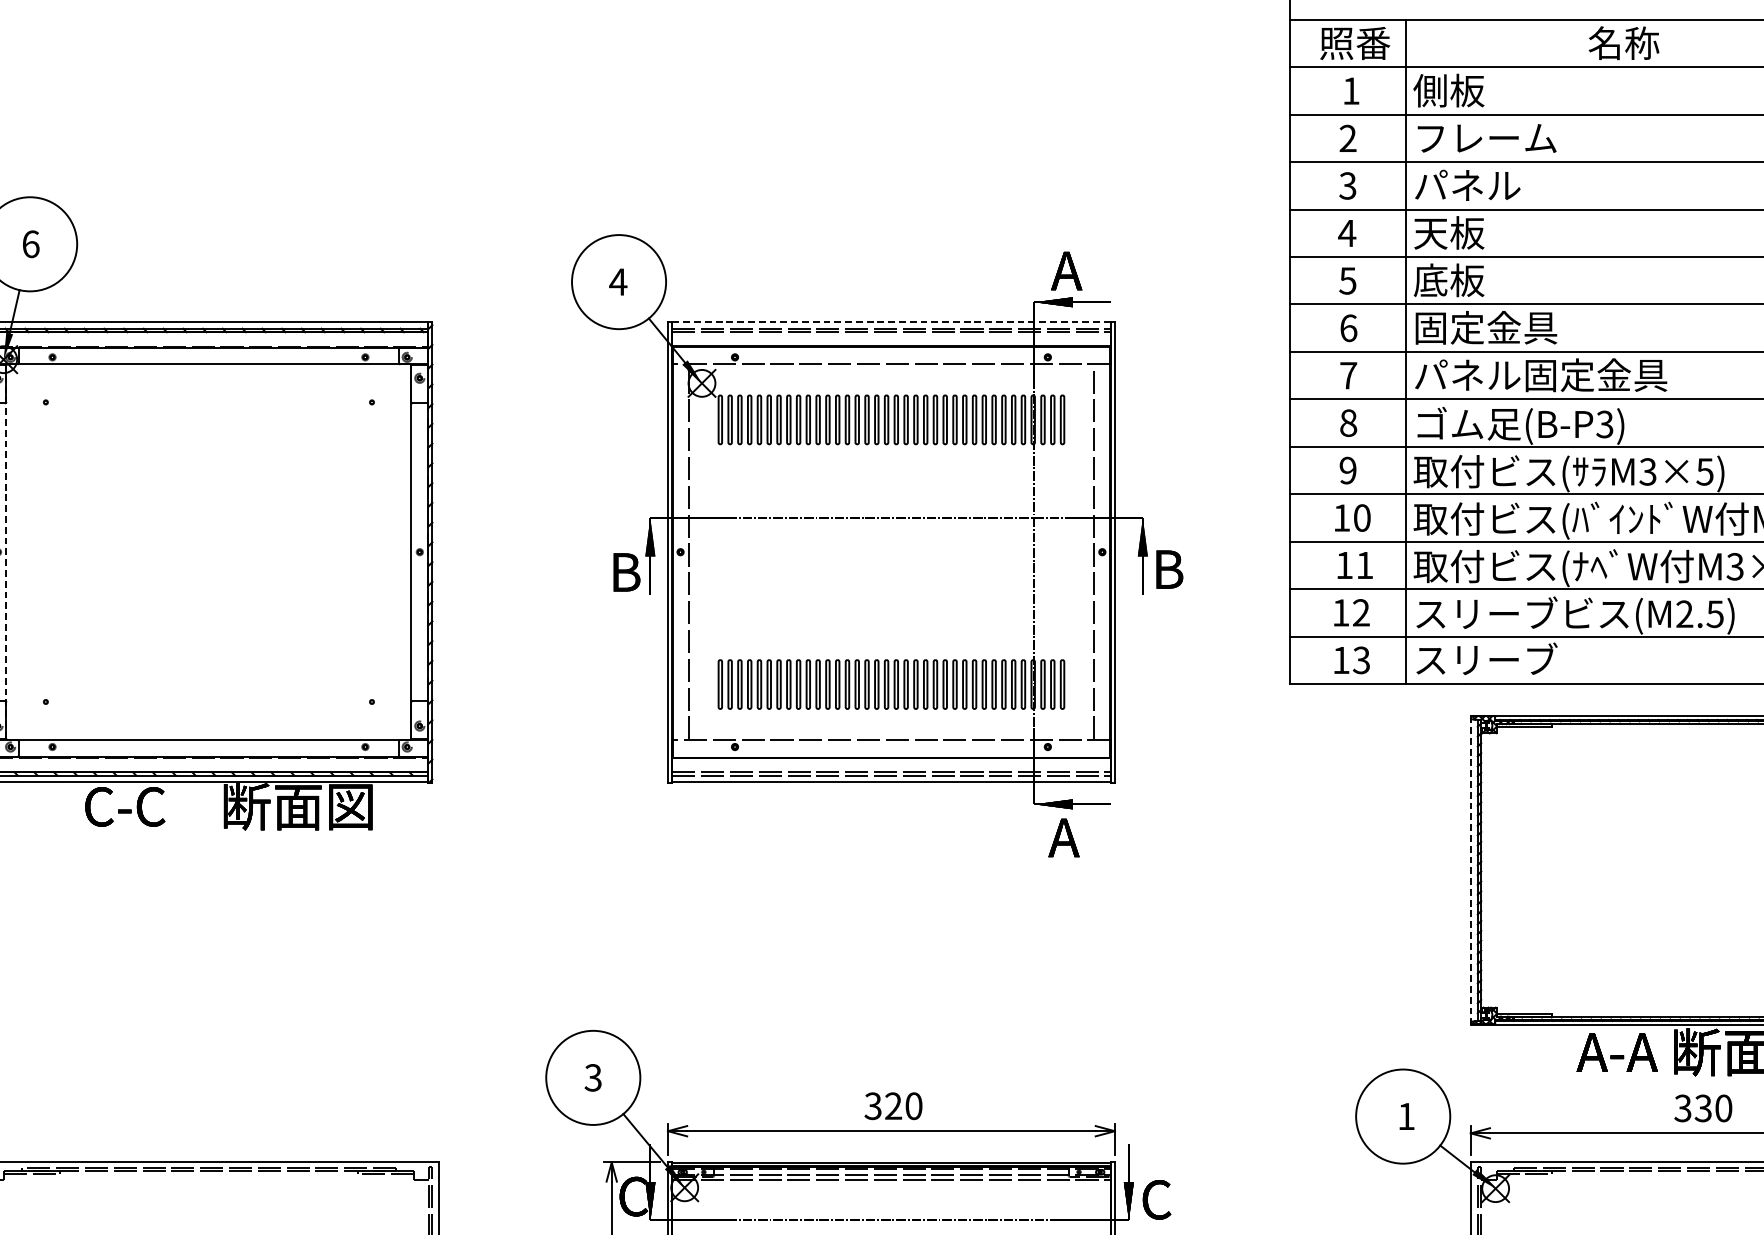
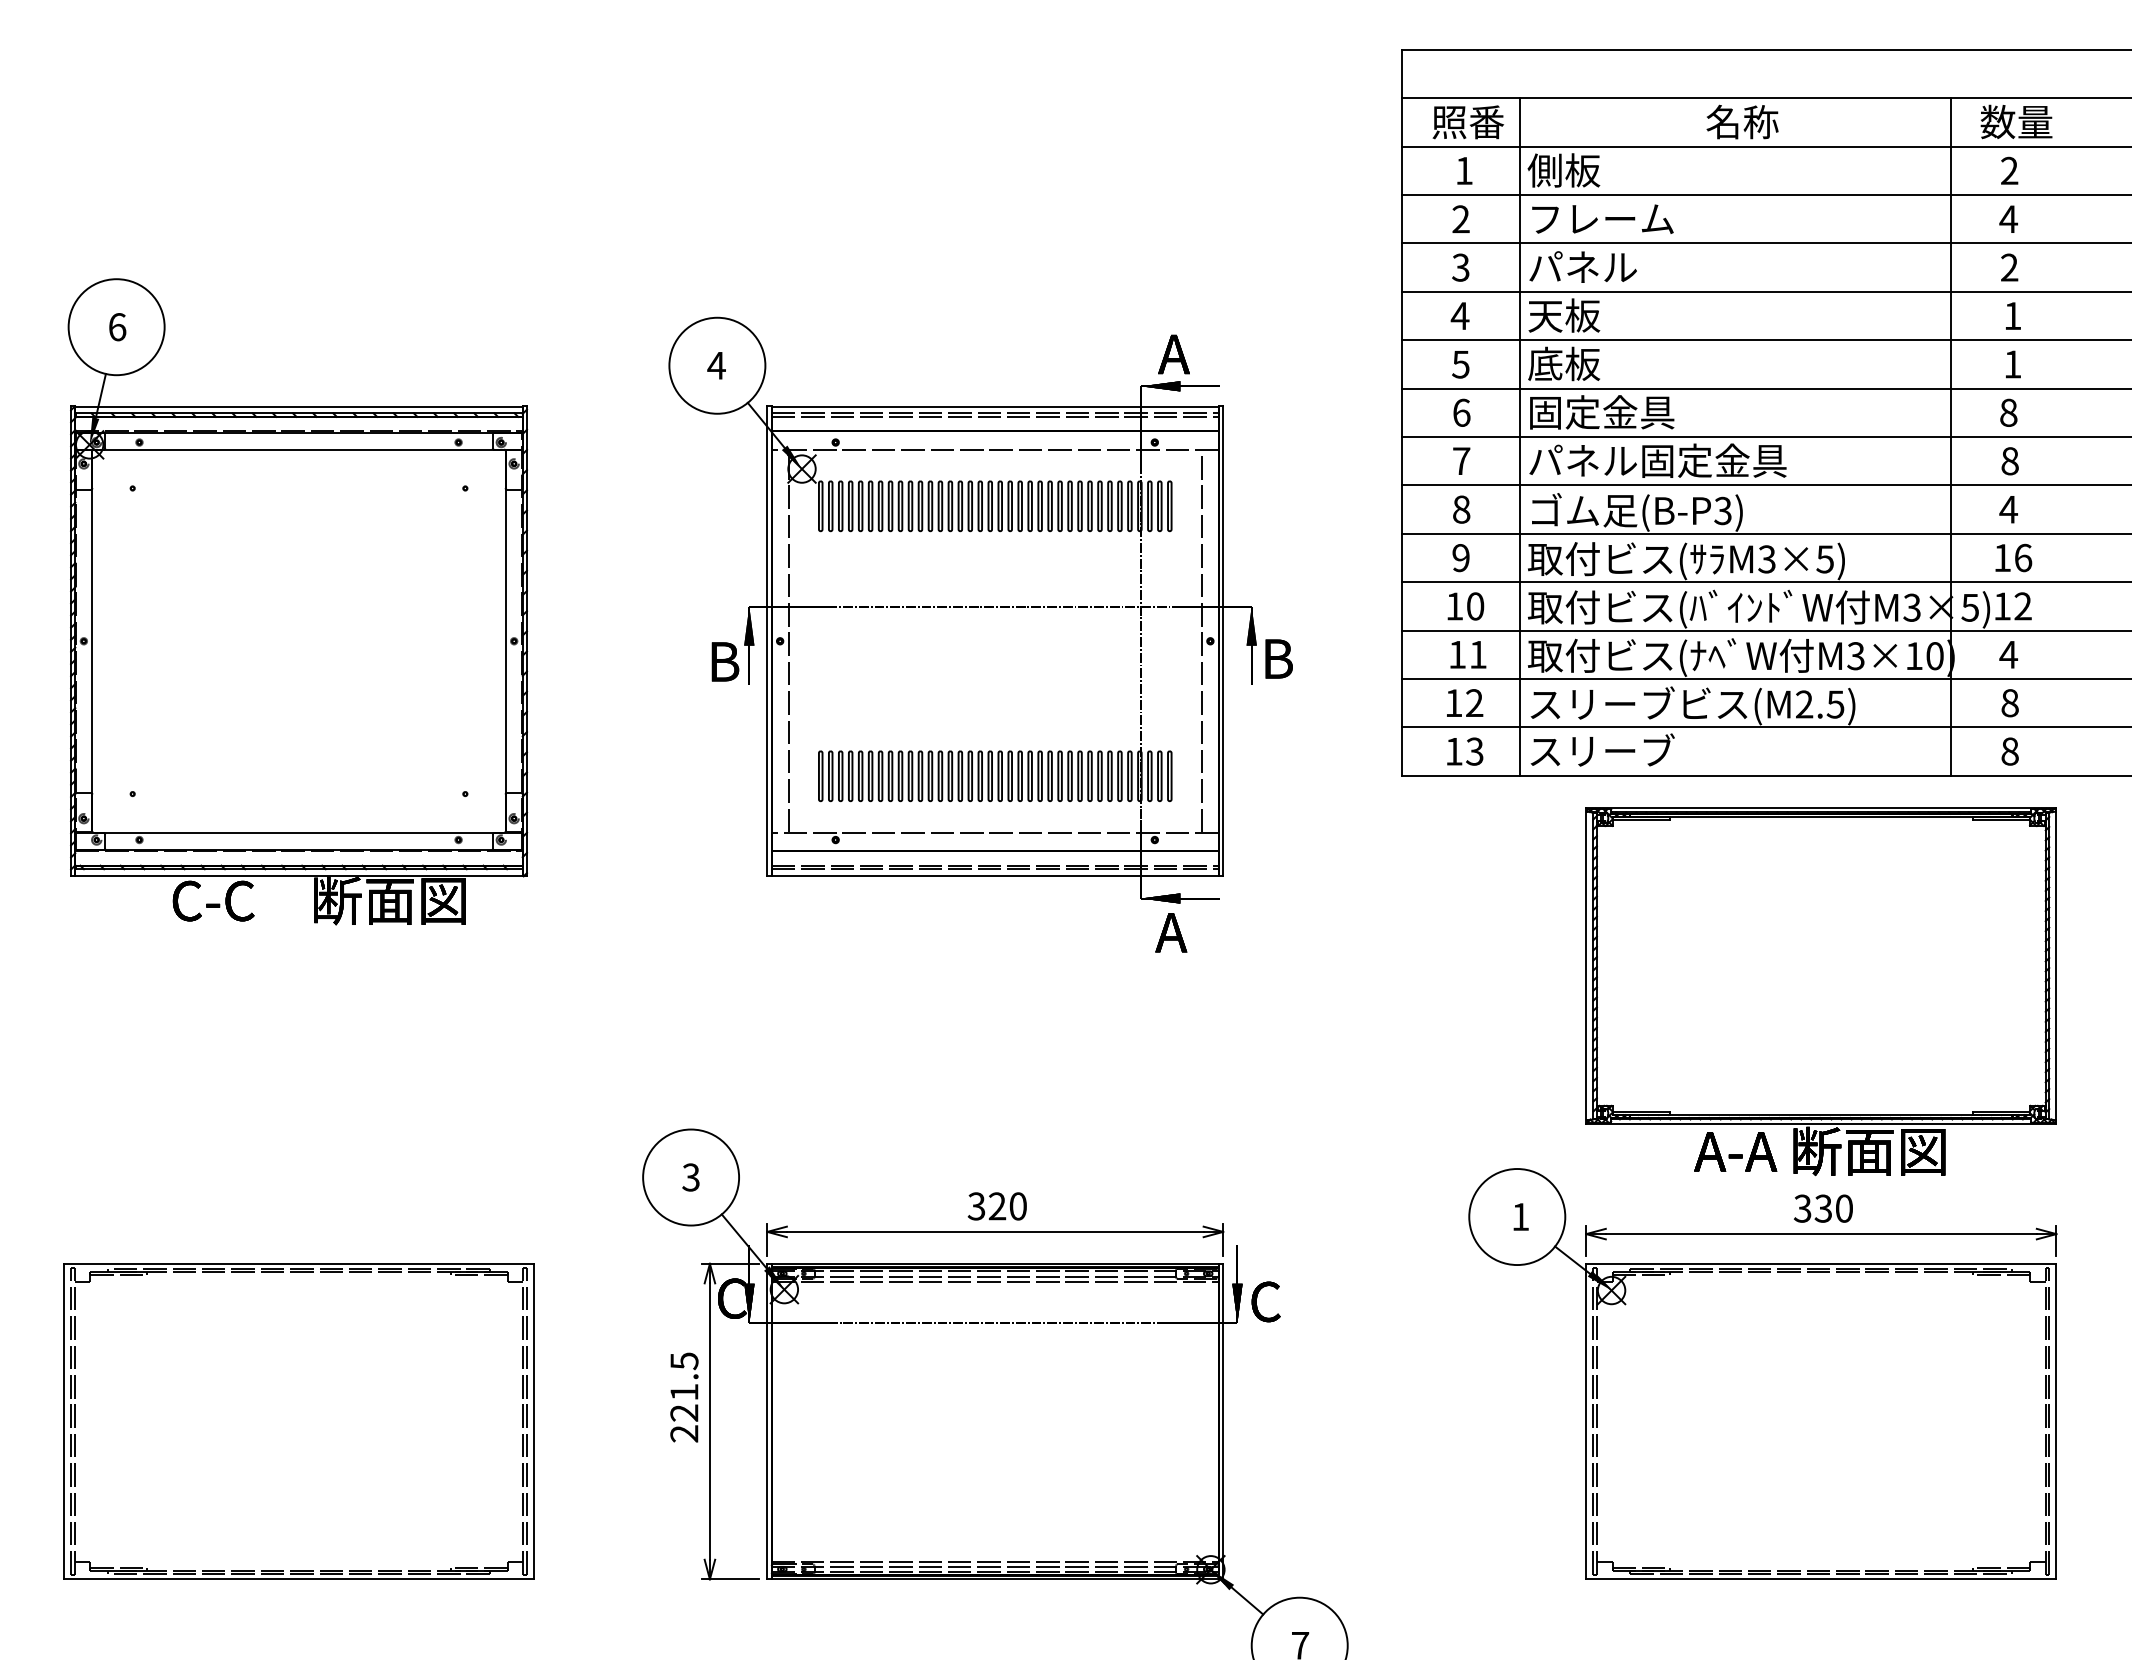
line: (891, 322) -> (995, 406), dashed -> solid
line: (6, 552) -> (92, 641), dashed -> solid
line: (1471, 870) -> (1586, 965), dashed -> solid

